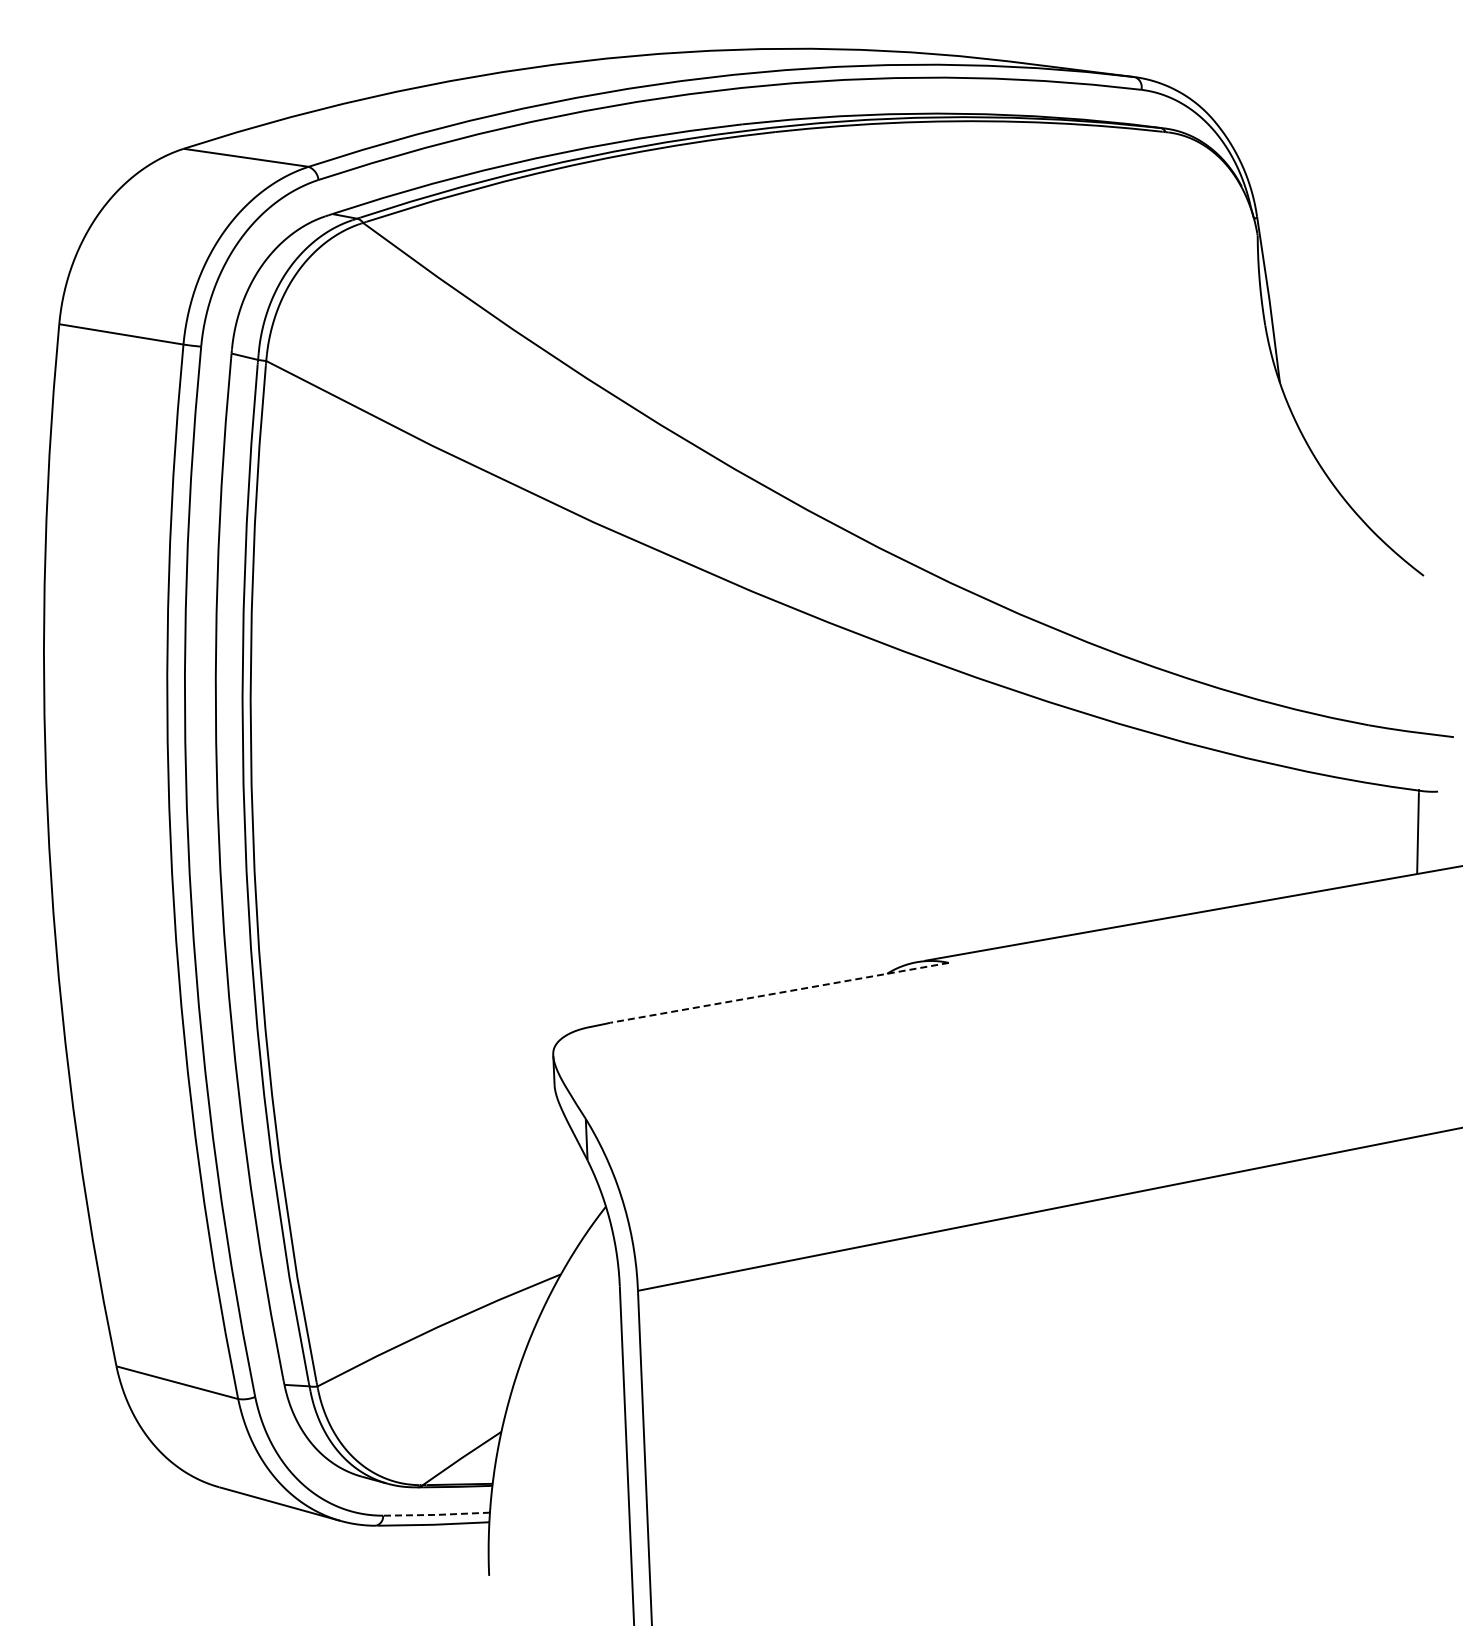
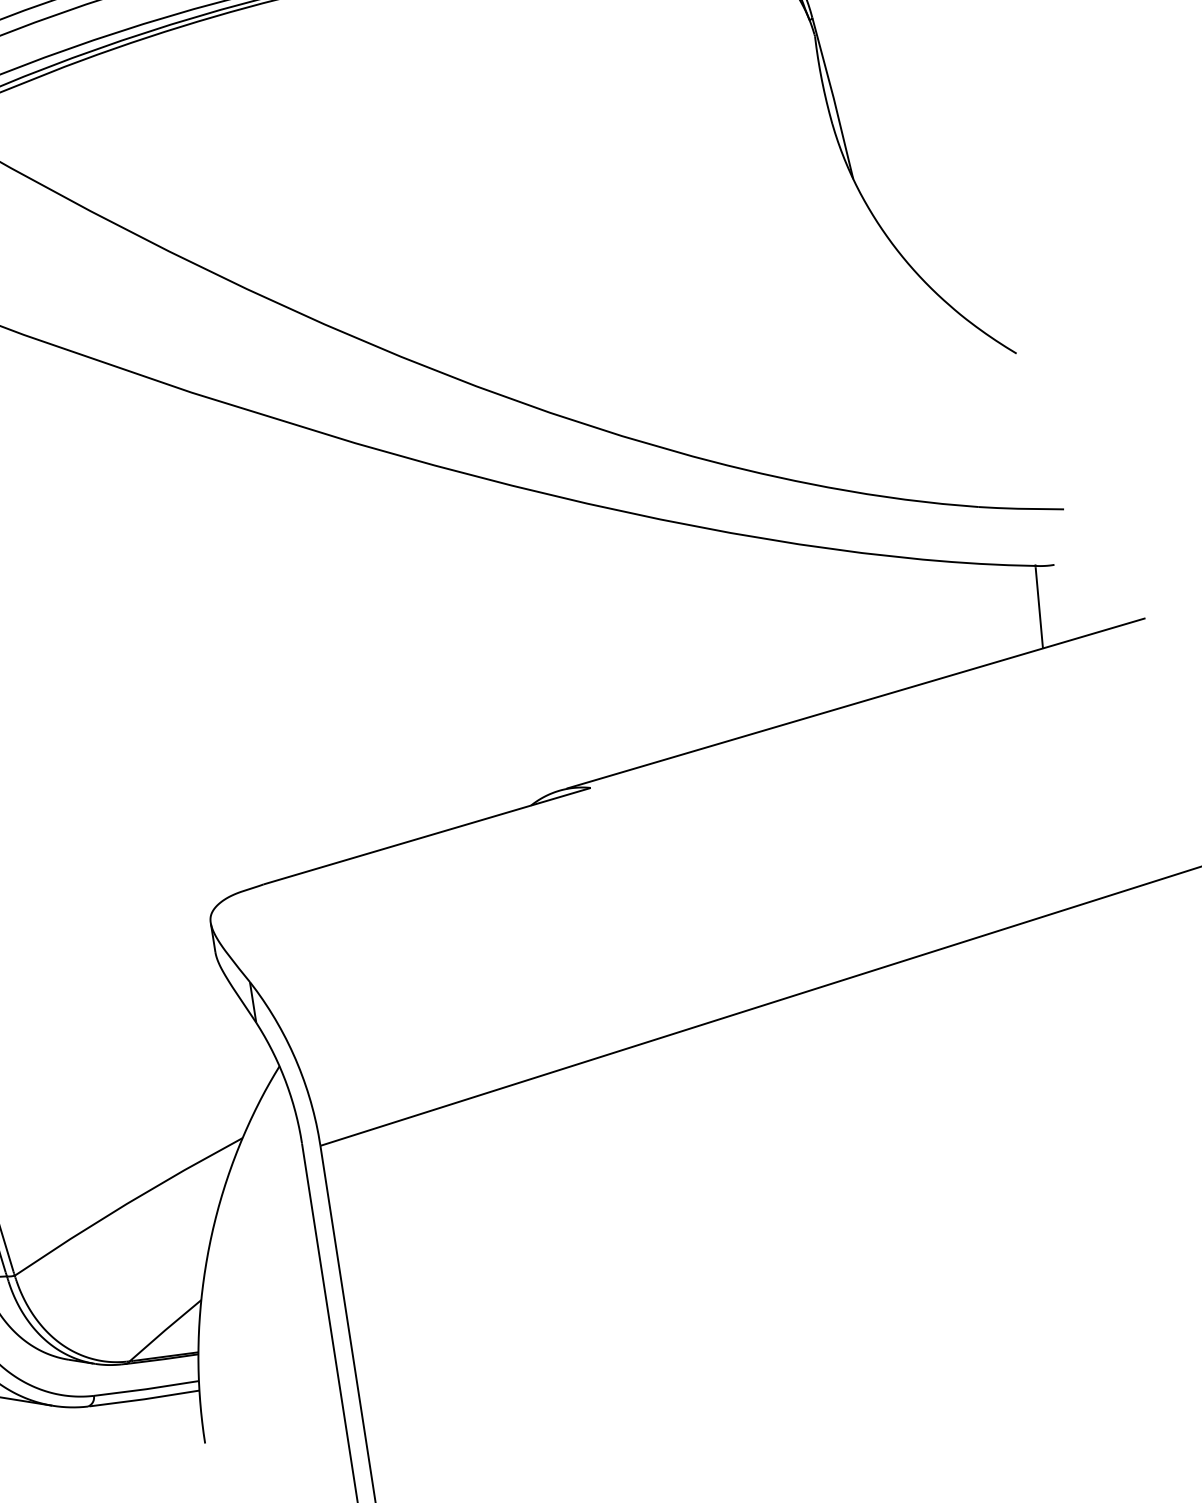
line: (779, 992) -> (427, 835), dashed -> solid
line: (436, 1514) -> (146, 1388), dashed -> solid

